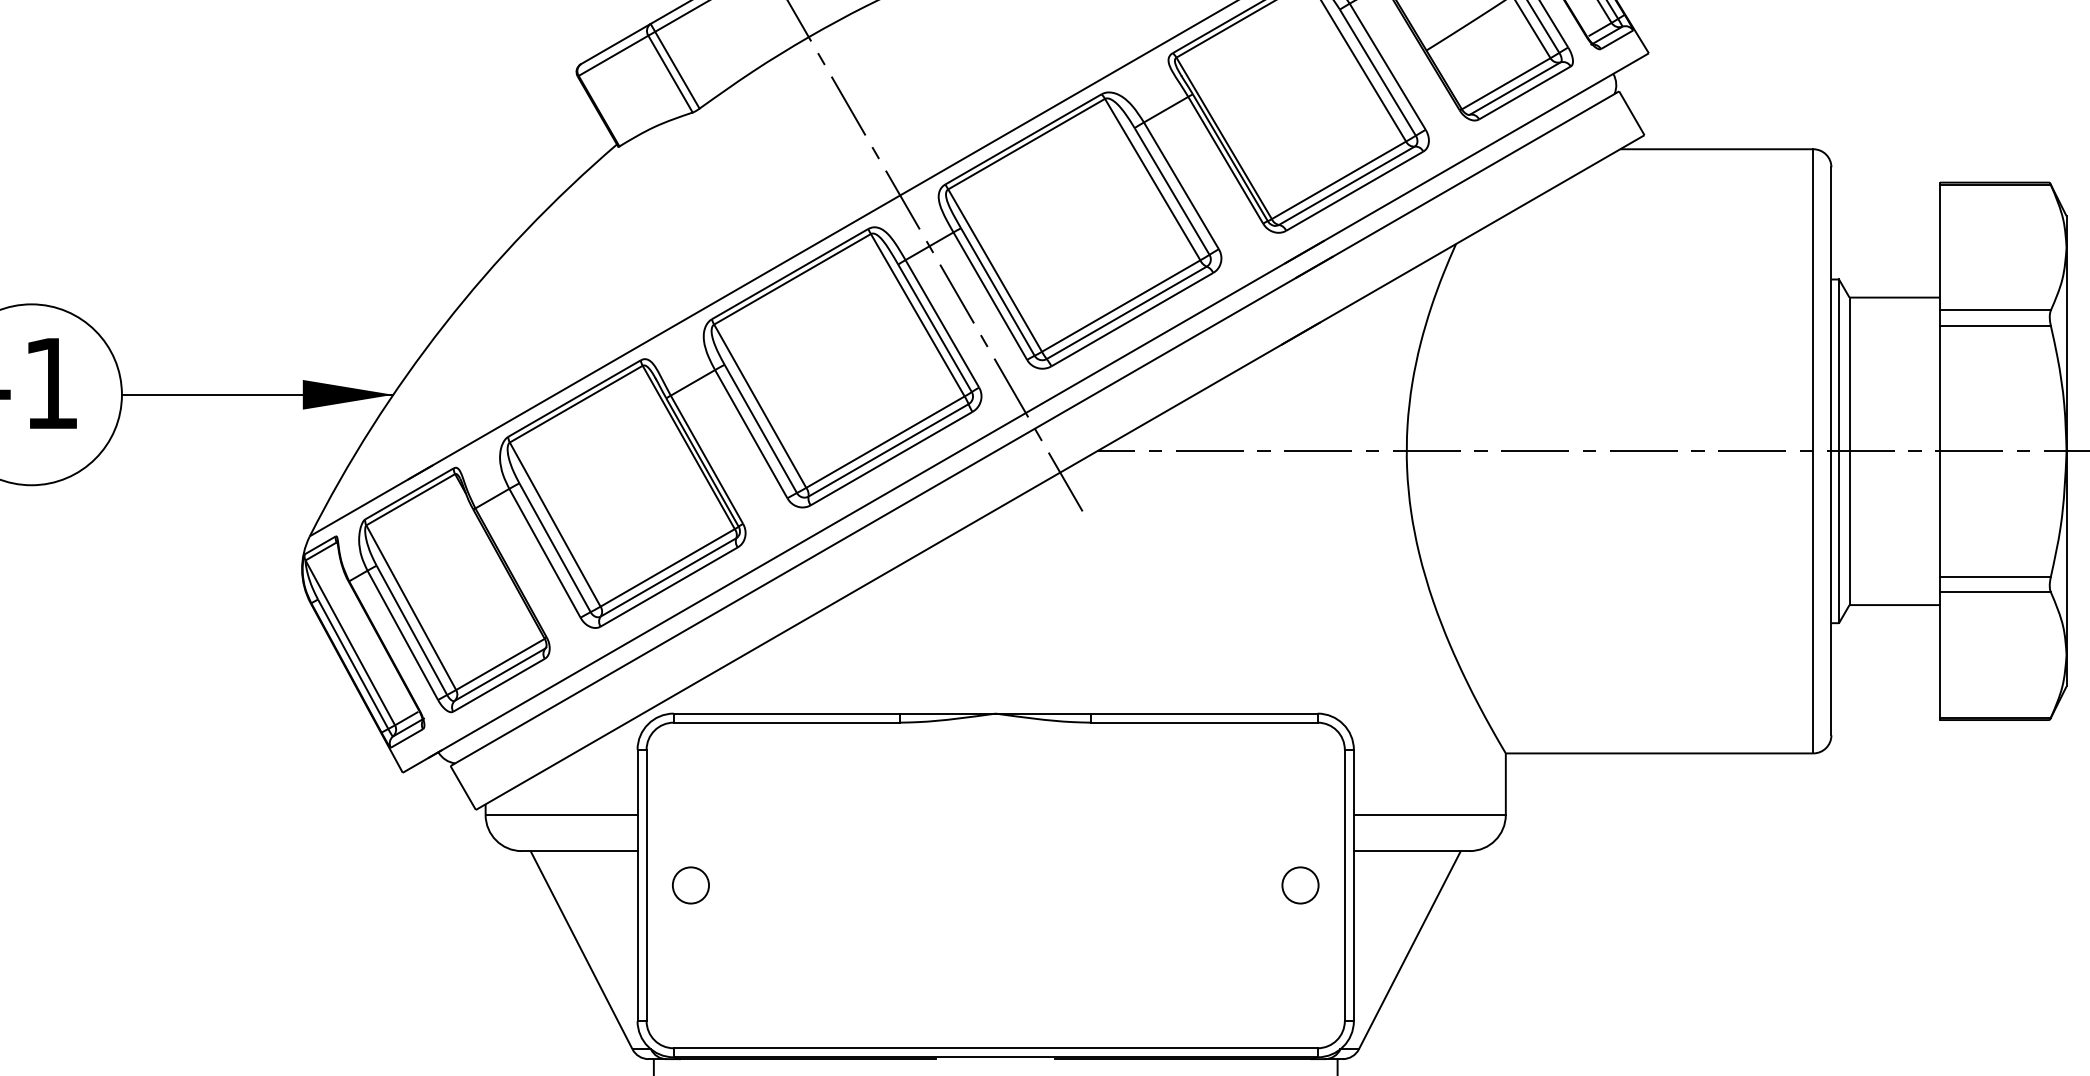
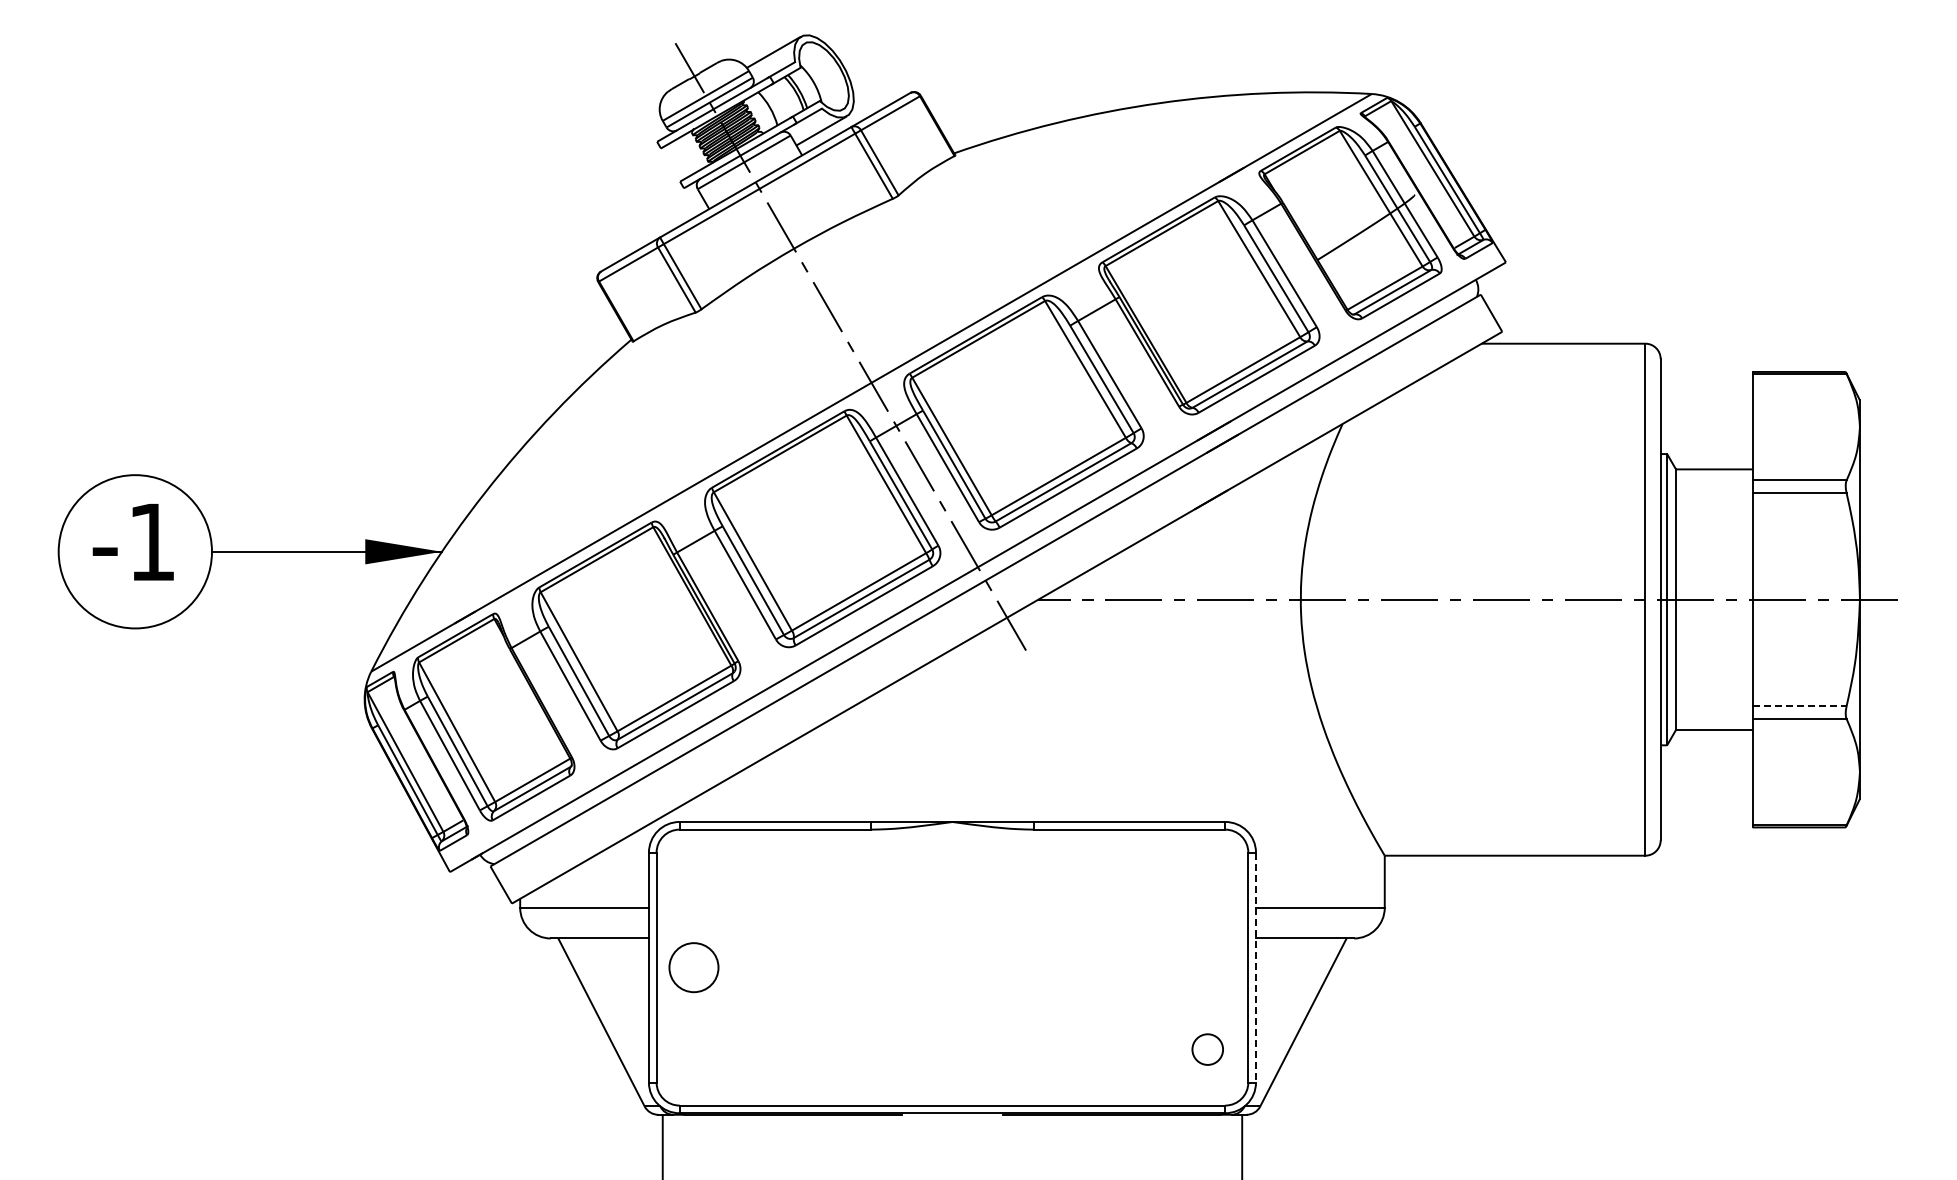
line: (1996, 576) -> (1800, 705), solid -> dashed
circle: (691, 885) -> (694, 967), size x1.6
circle: (1300, 885) -> (1207, 1049), moved
line: (1353, 885) -> (1255, 967), solid -> dashed

